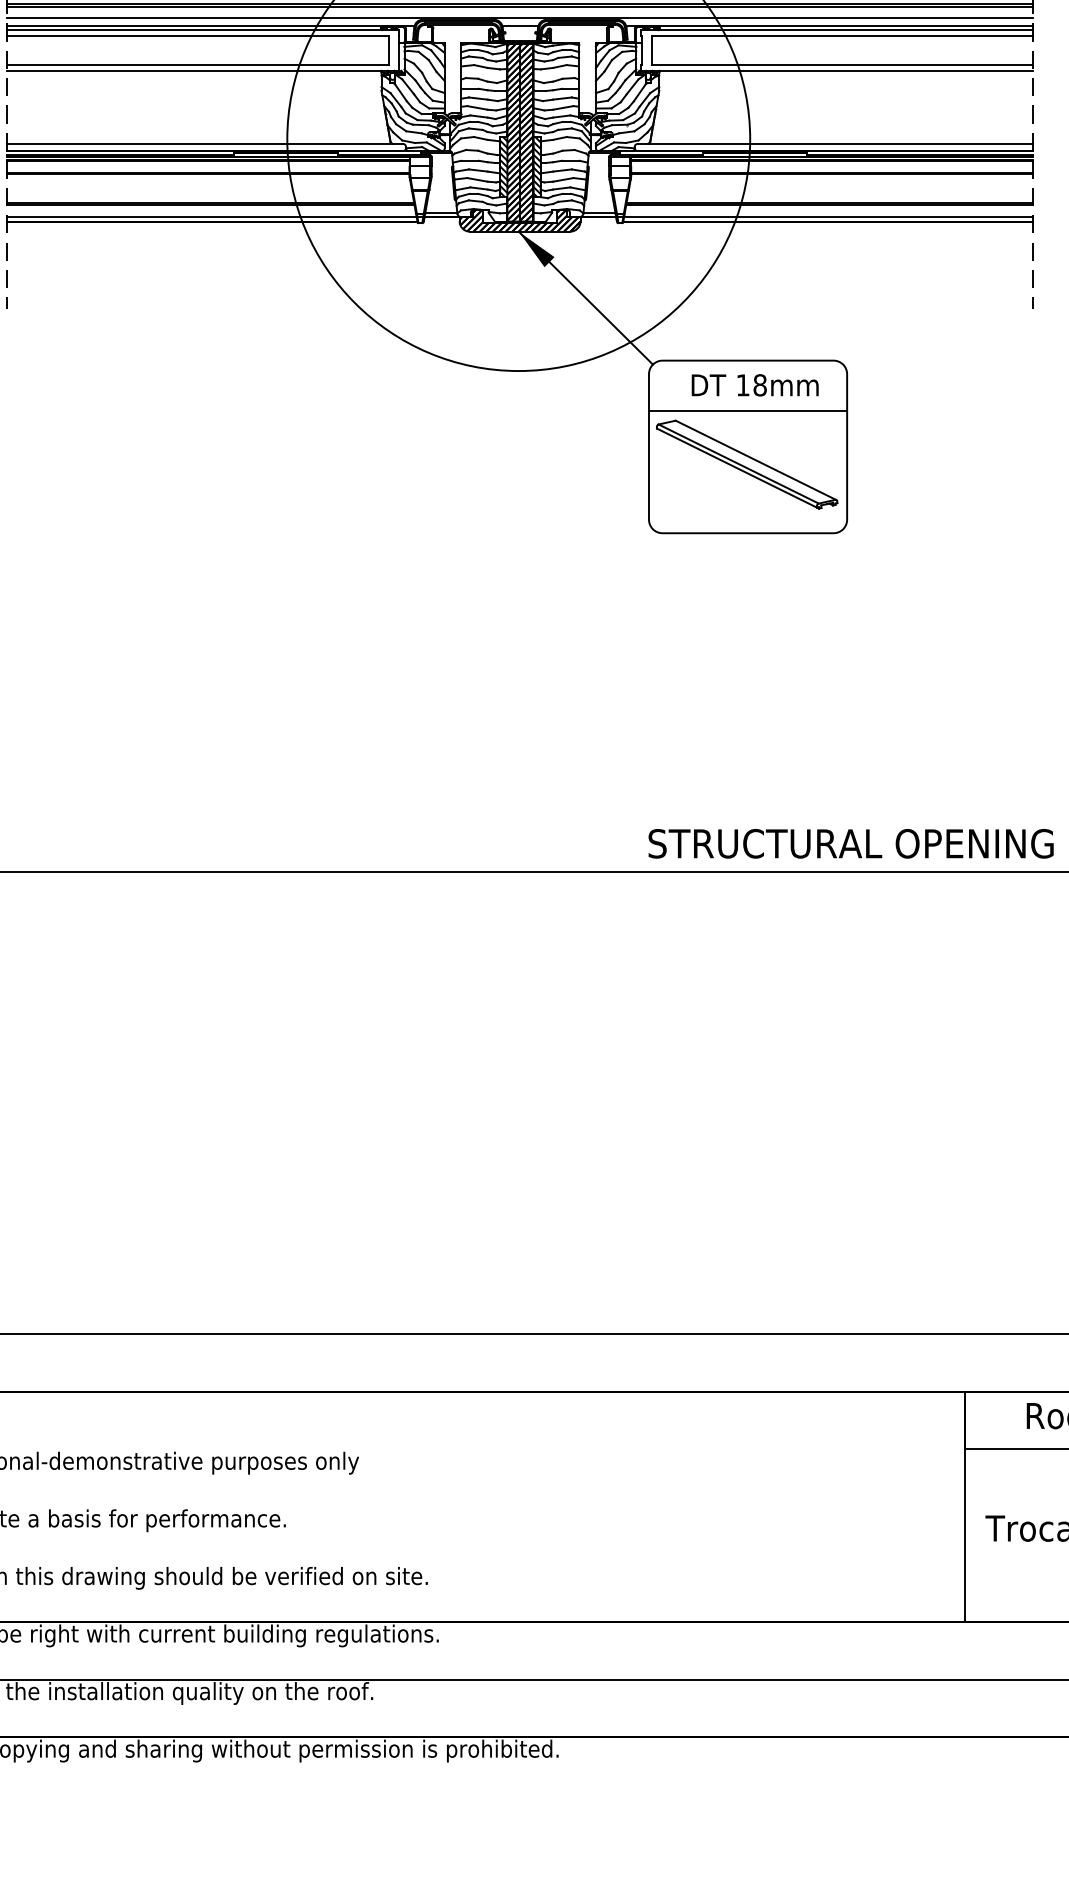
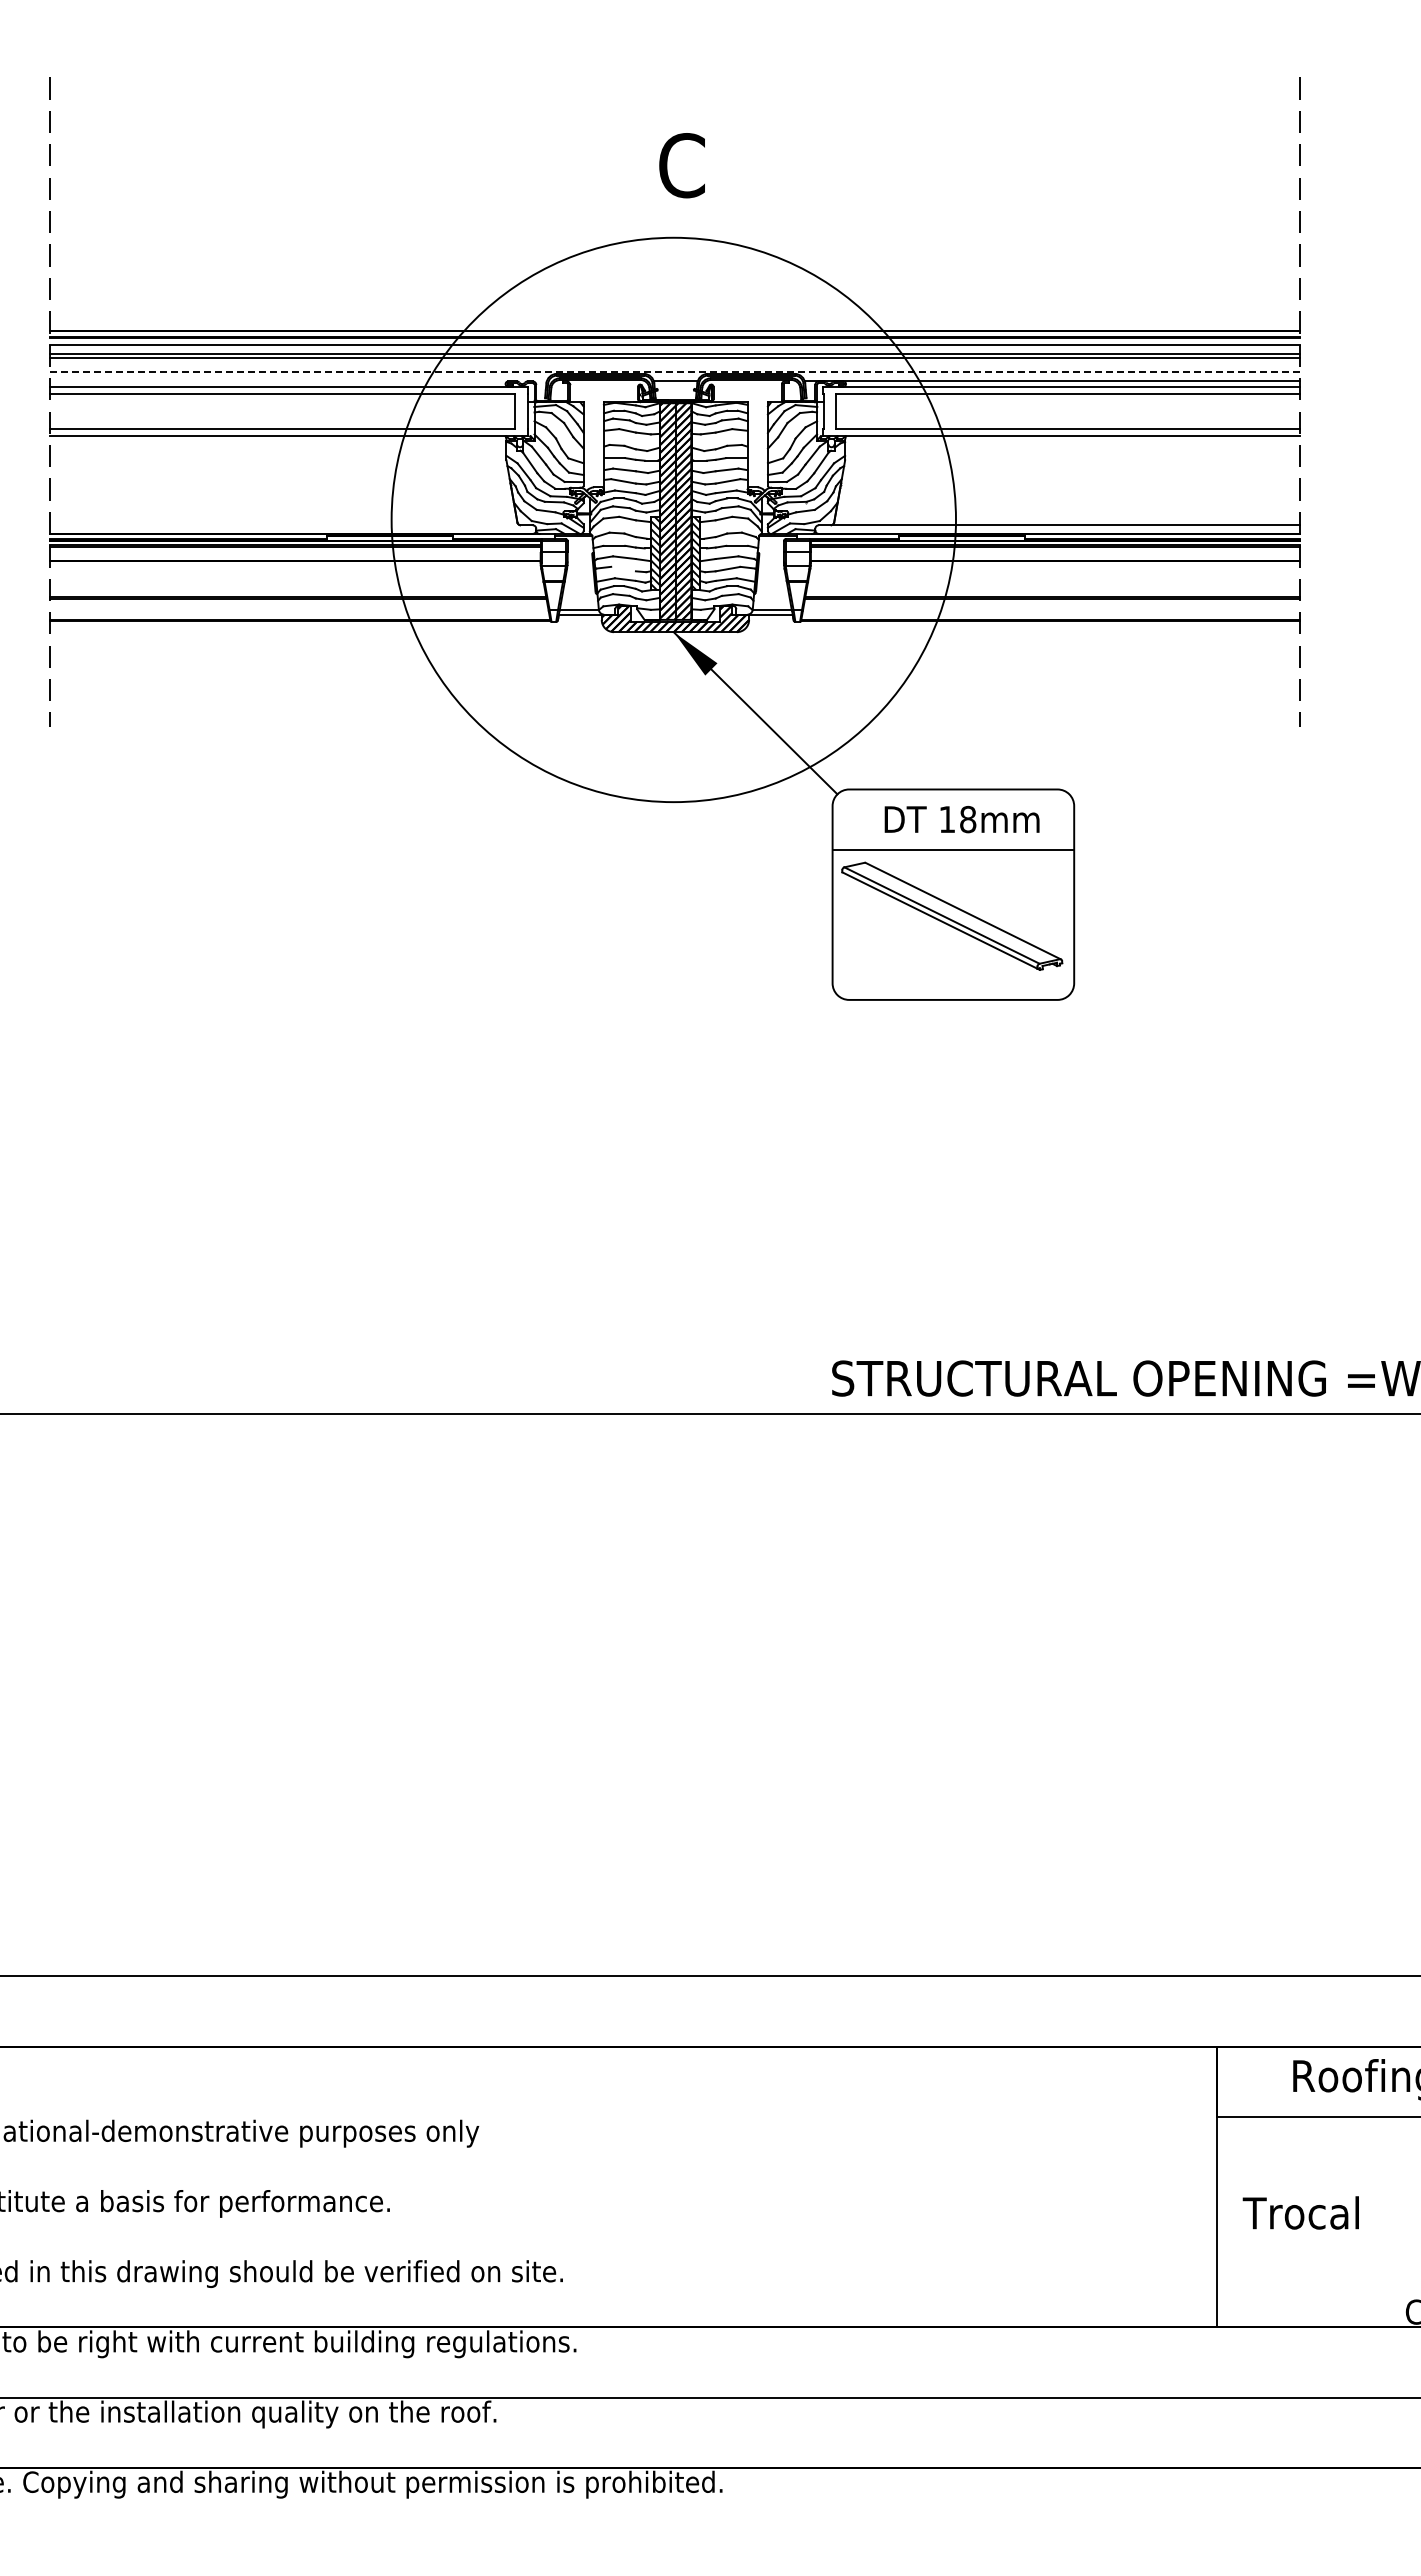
line: (520, 18) -> (675, 372), solid -> dashed
line: (210, 26) -> (297, 381), removed
line: (199, 144) -> (284, 525), removed
line: (477, 179) -> (623, 568), removed
line: (233, 217) -> (326, 614), removed
line: (805, 217) -> (1023, 614), removed

